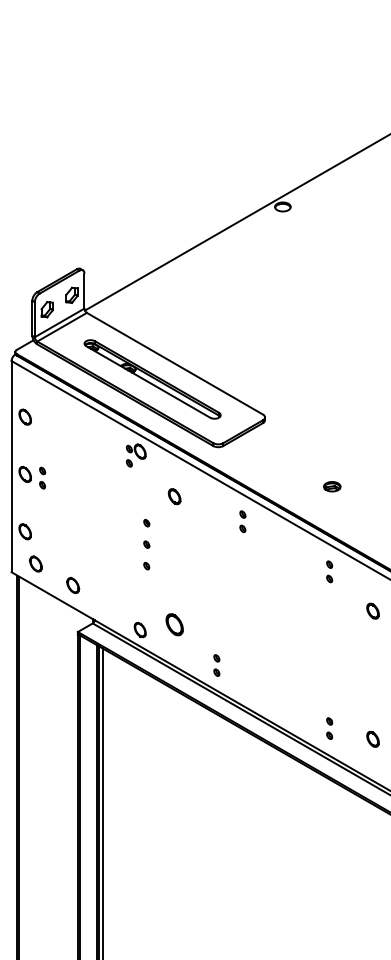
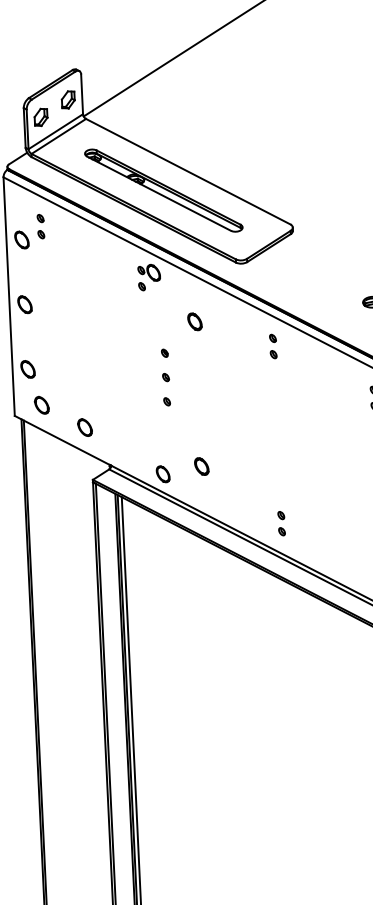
part: (42, 477) -> (40, 225), moved
part: (174, 624) -> (201, 466), size x0.71
part: (216, 665) -> (281, 523), moved

